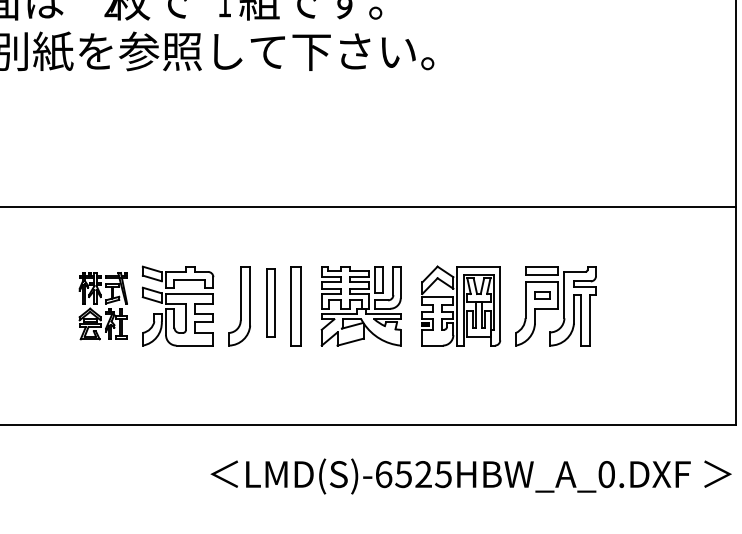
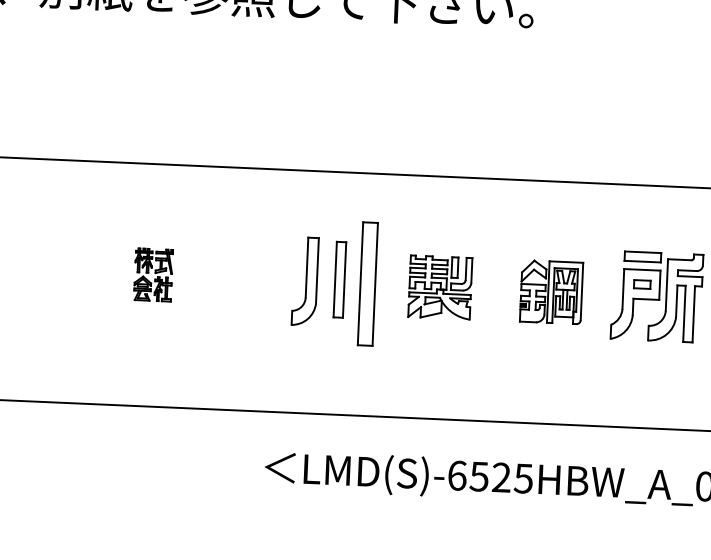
part: (177, 305) -> (236, 277), removed
part: (460, 305) -> (550, 291), size x0.7
part: (102, 306) -> (152, 275), size x0.7
part: (295, 306) -> (367, 284), size x1.4
part: (360, 306) -> (439, 287), size x0.7

